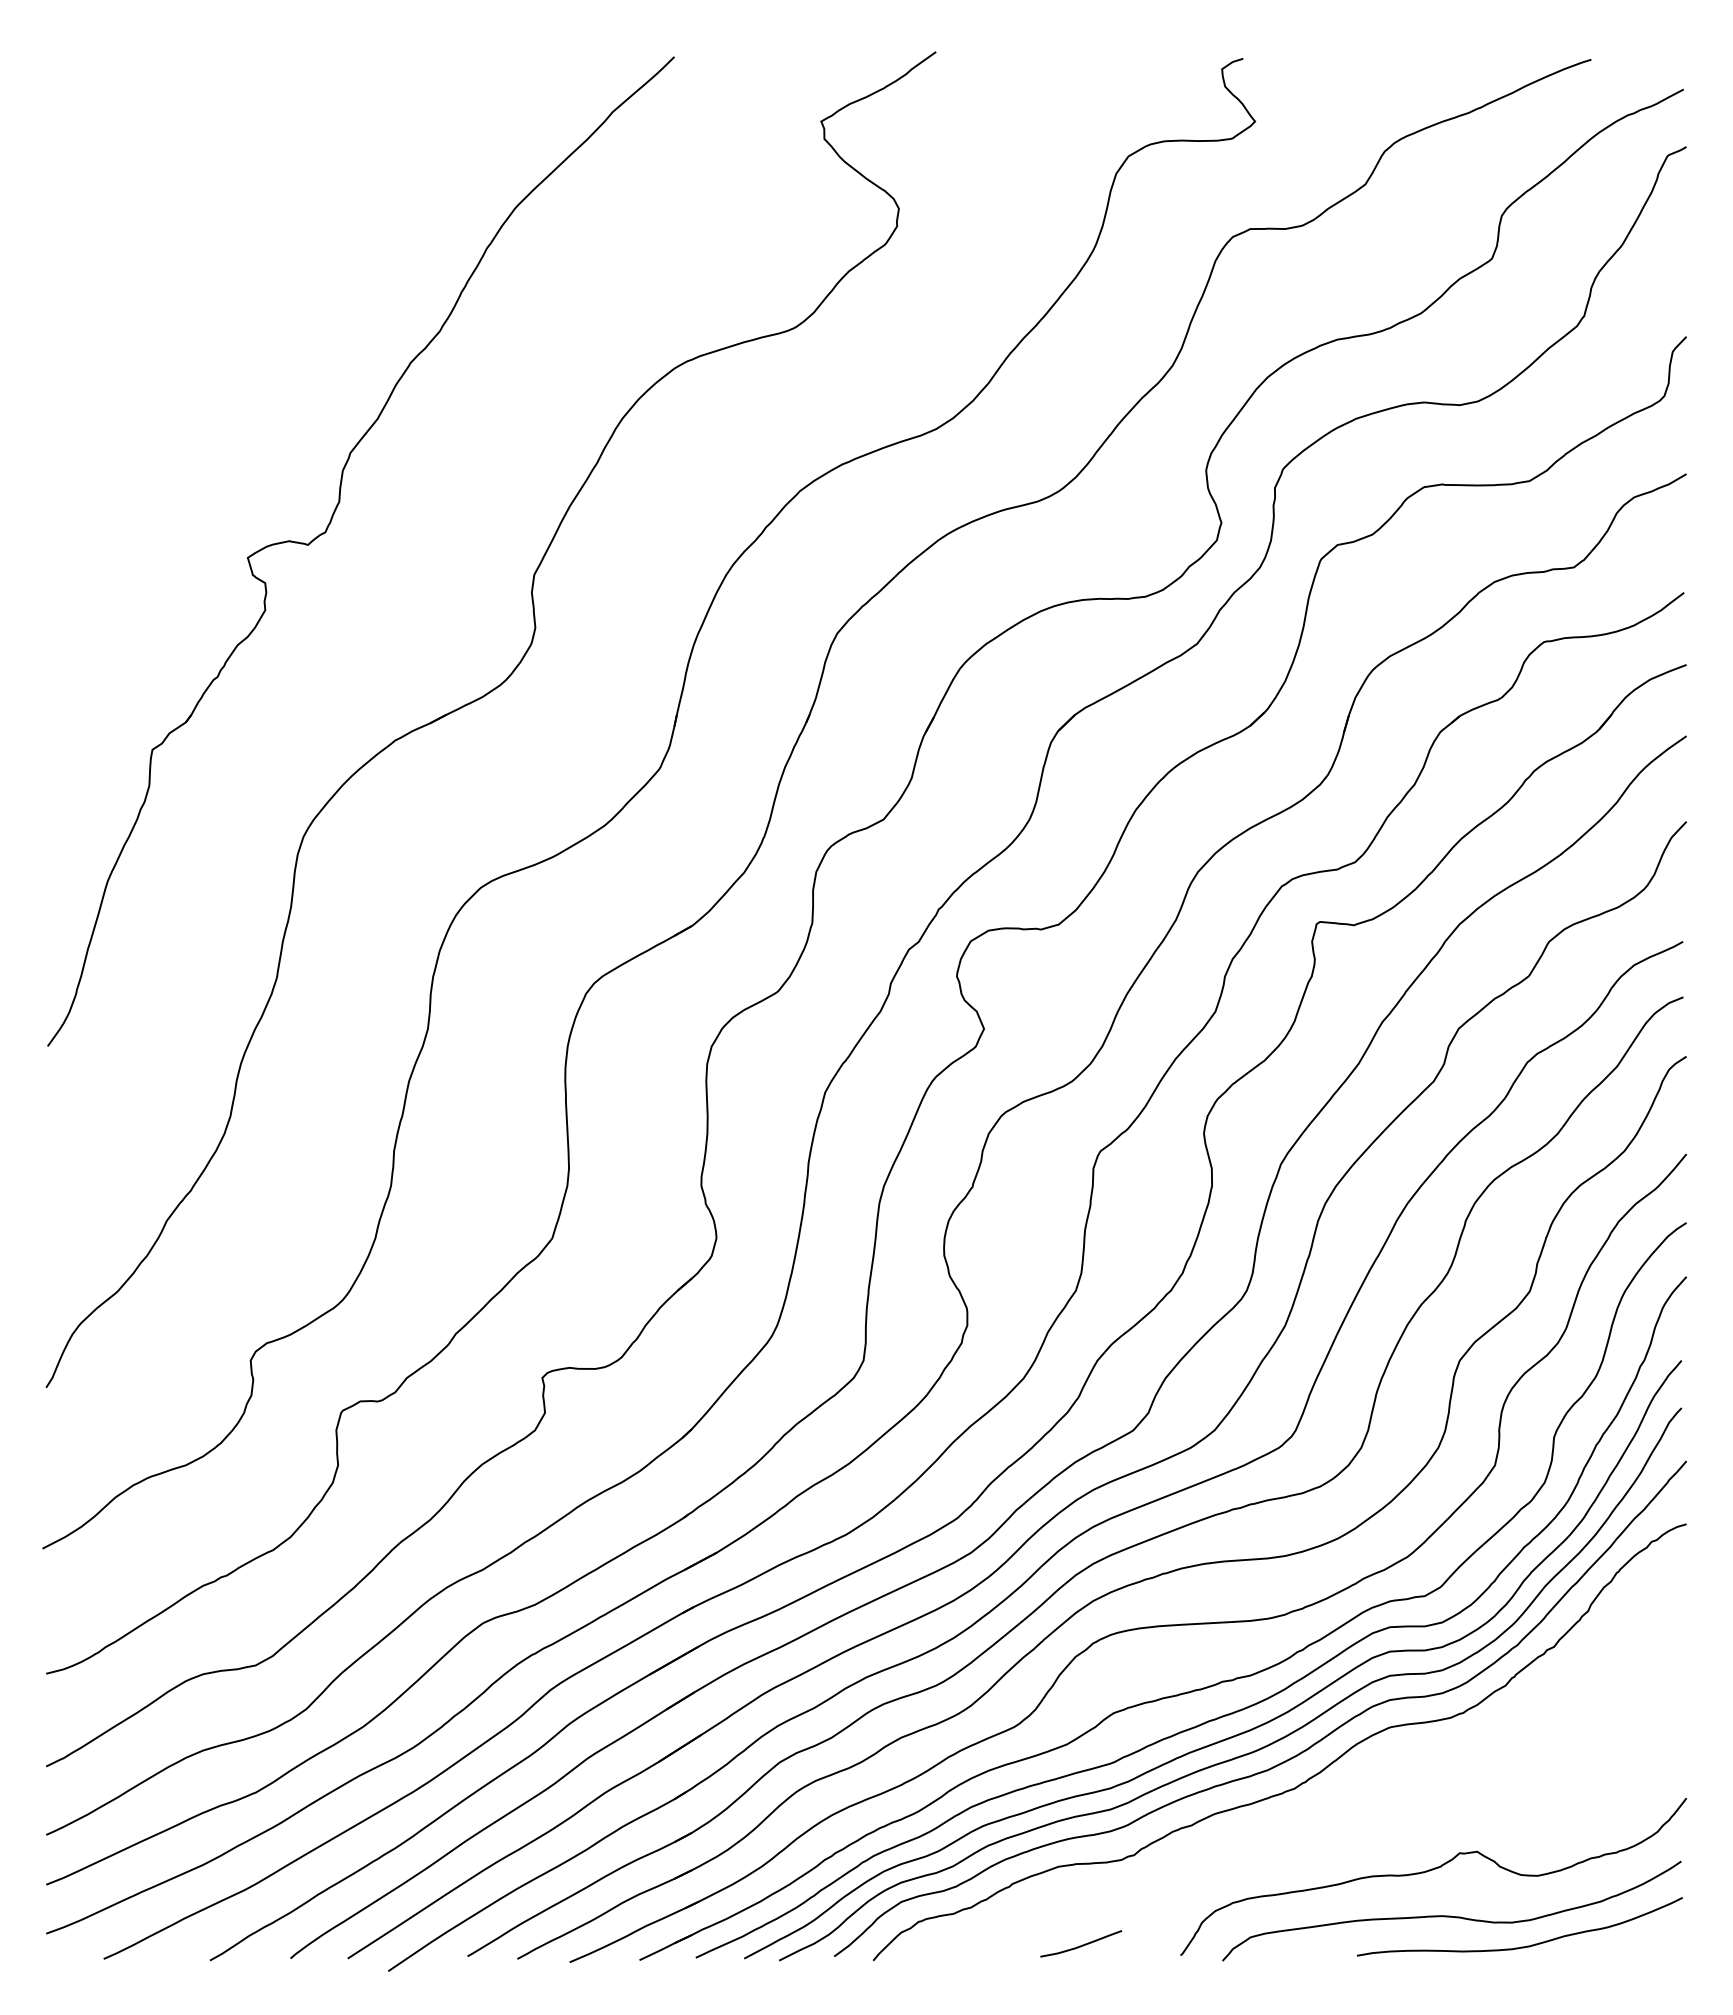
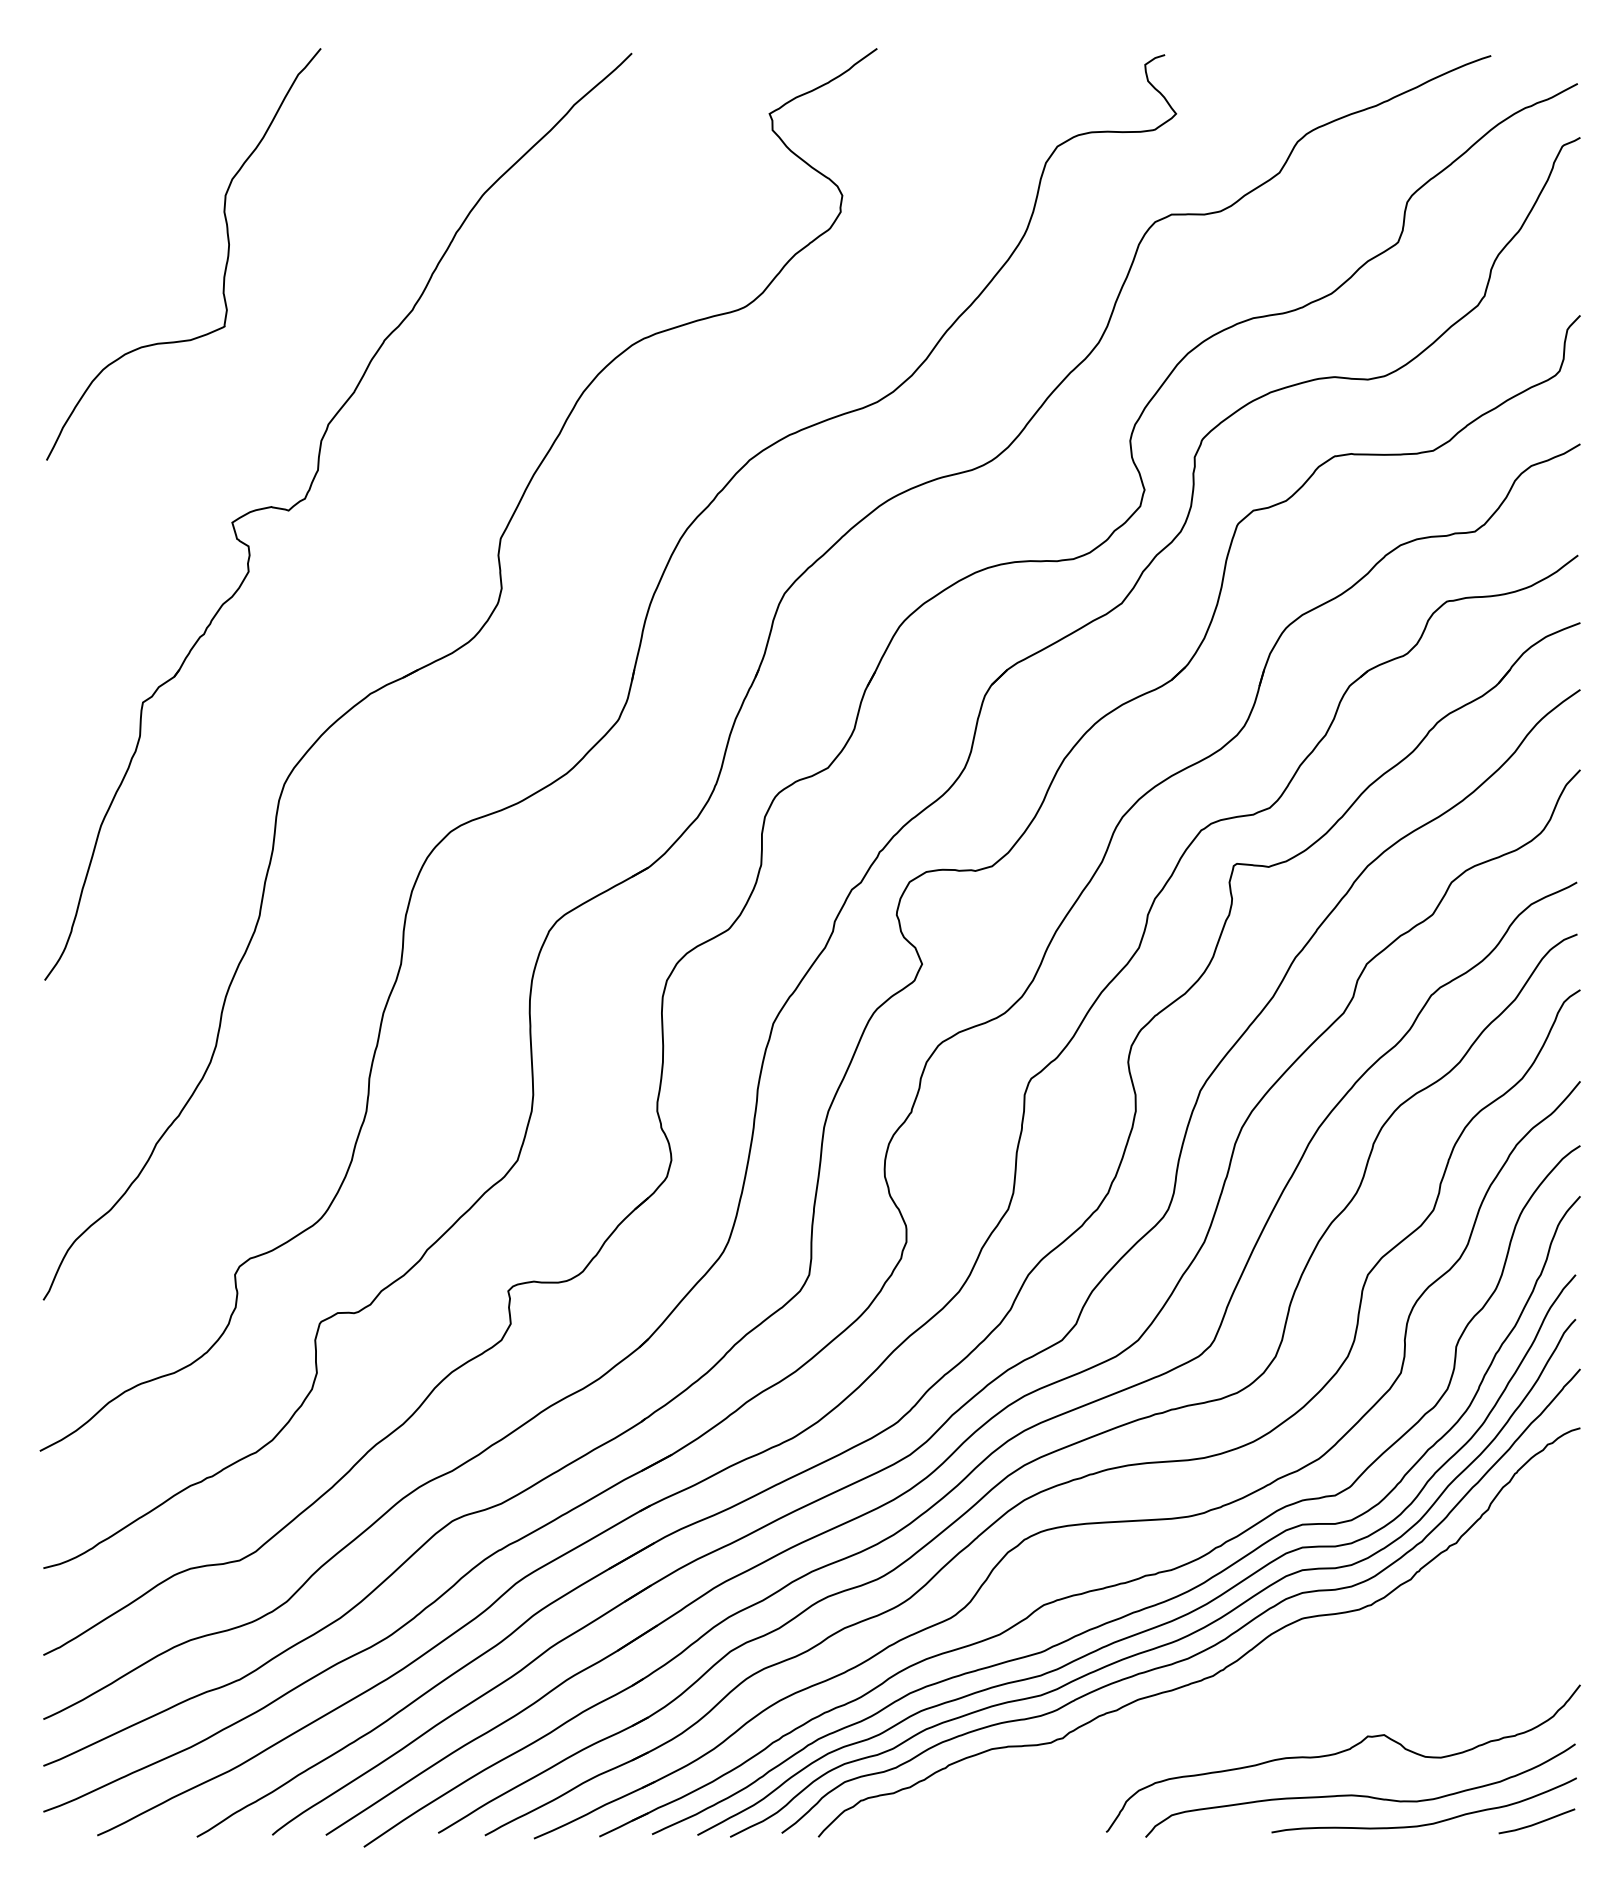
curve: (240, 282) -> (225, 264), added
curve: (1082, 1944) -> (1538, 1821), moved

